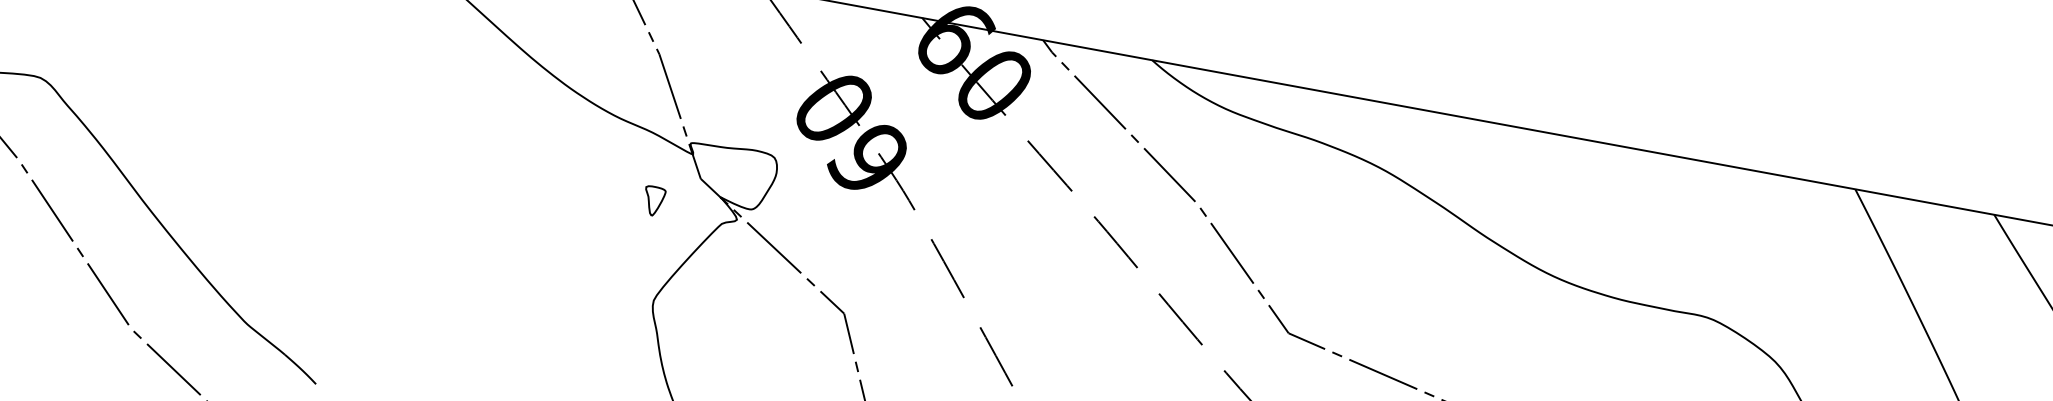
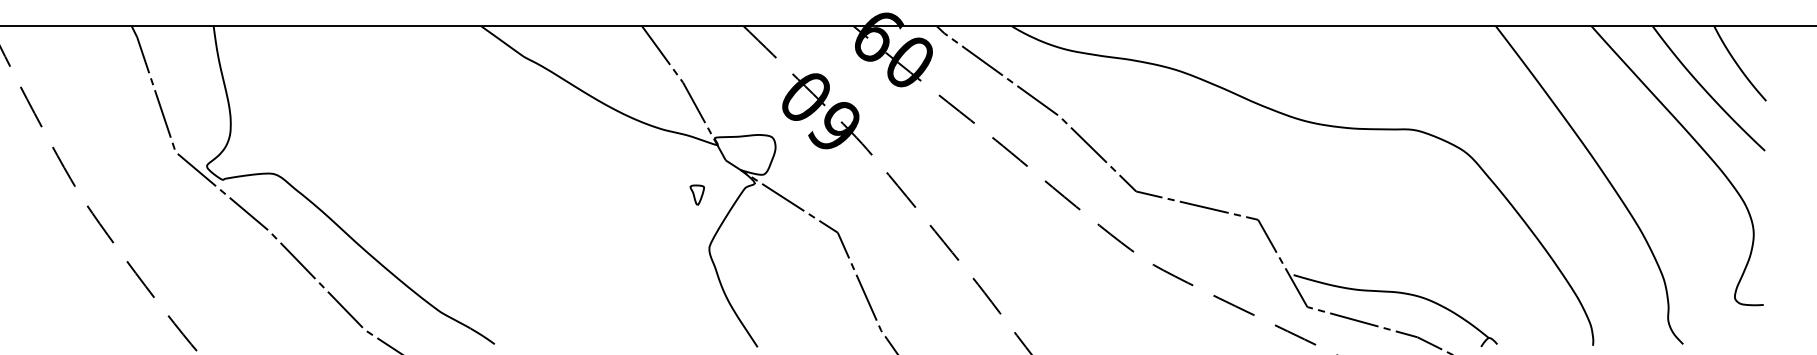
part: (652, 200) -> (696, 194), moved

